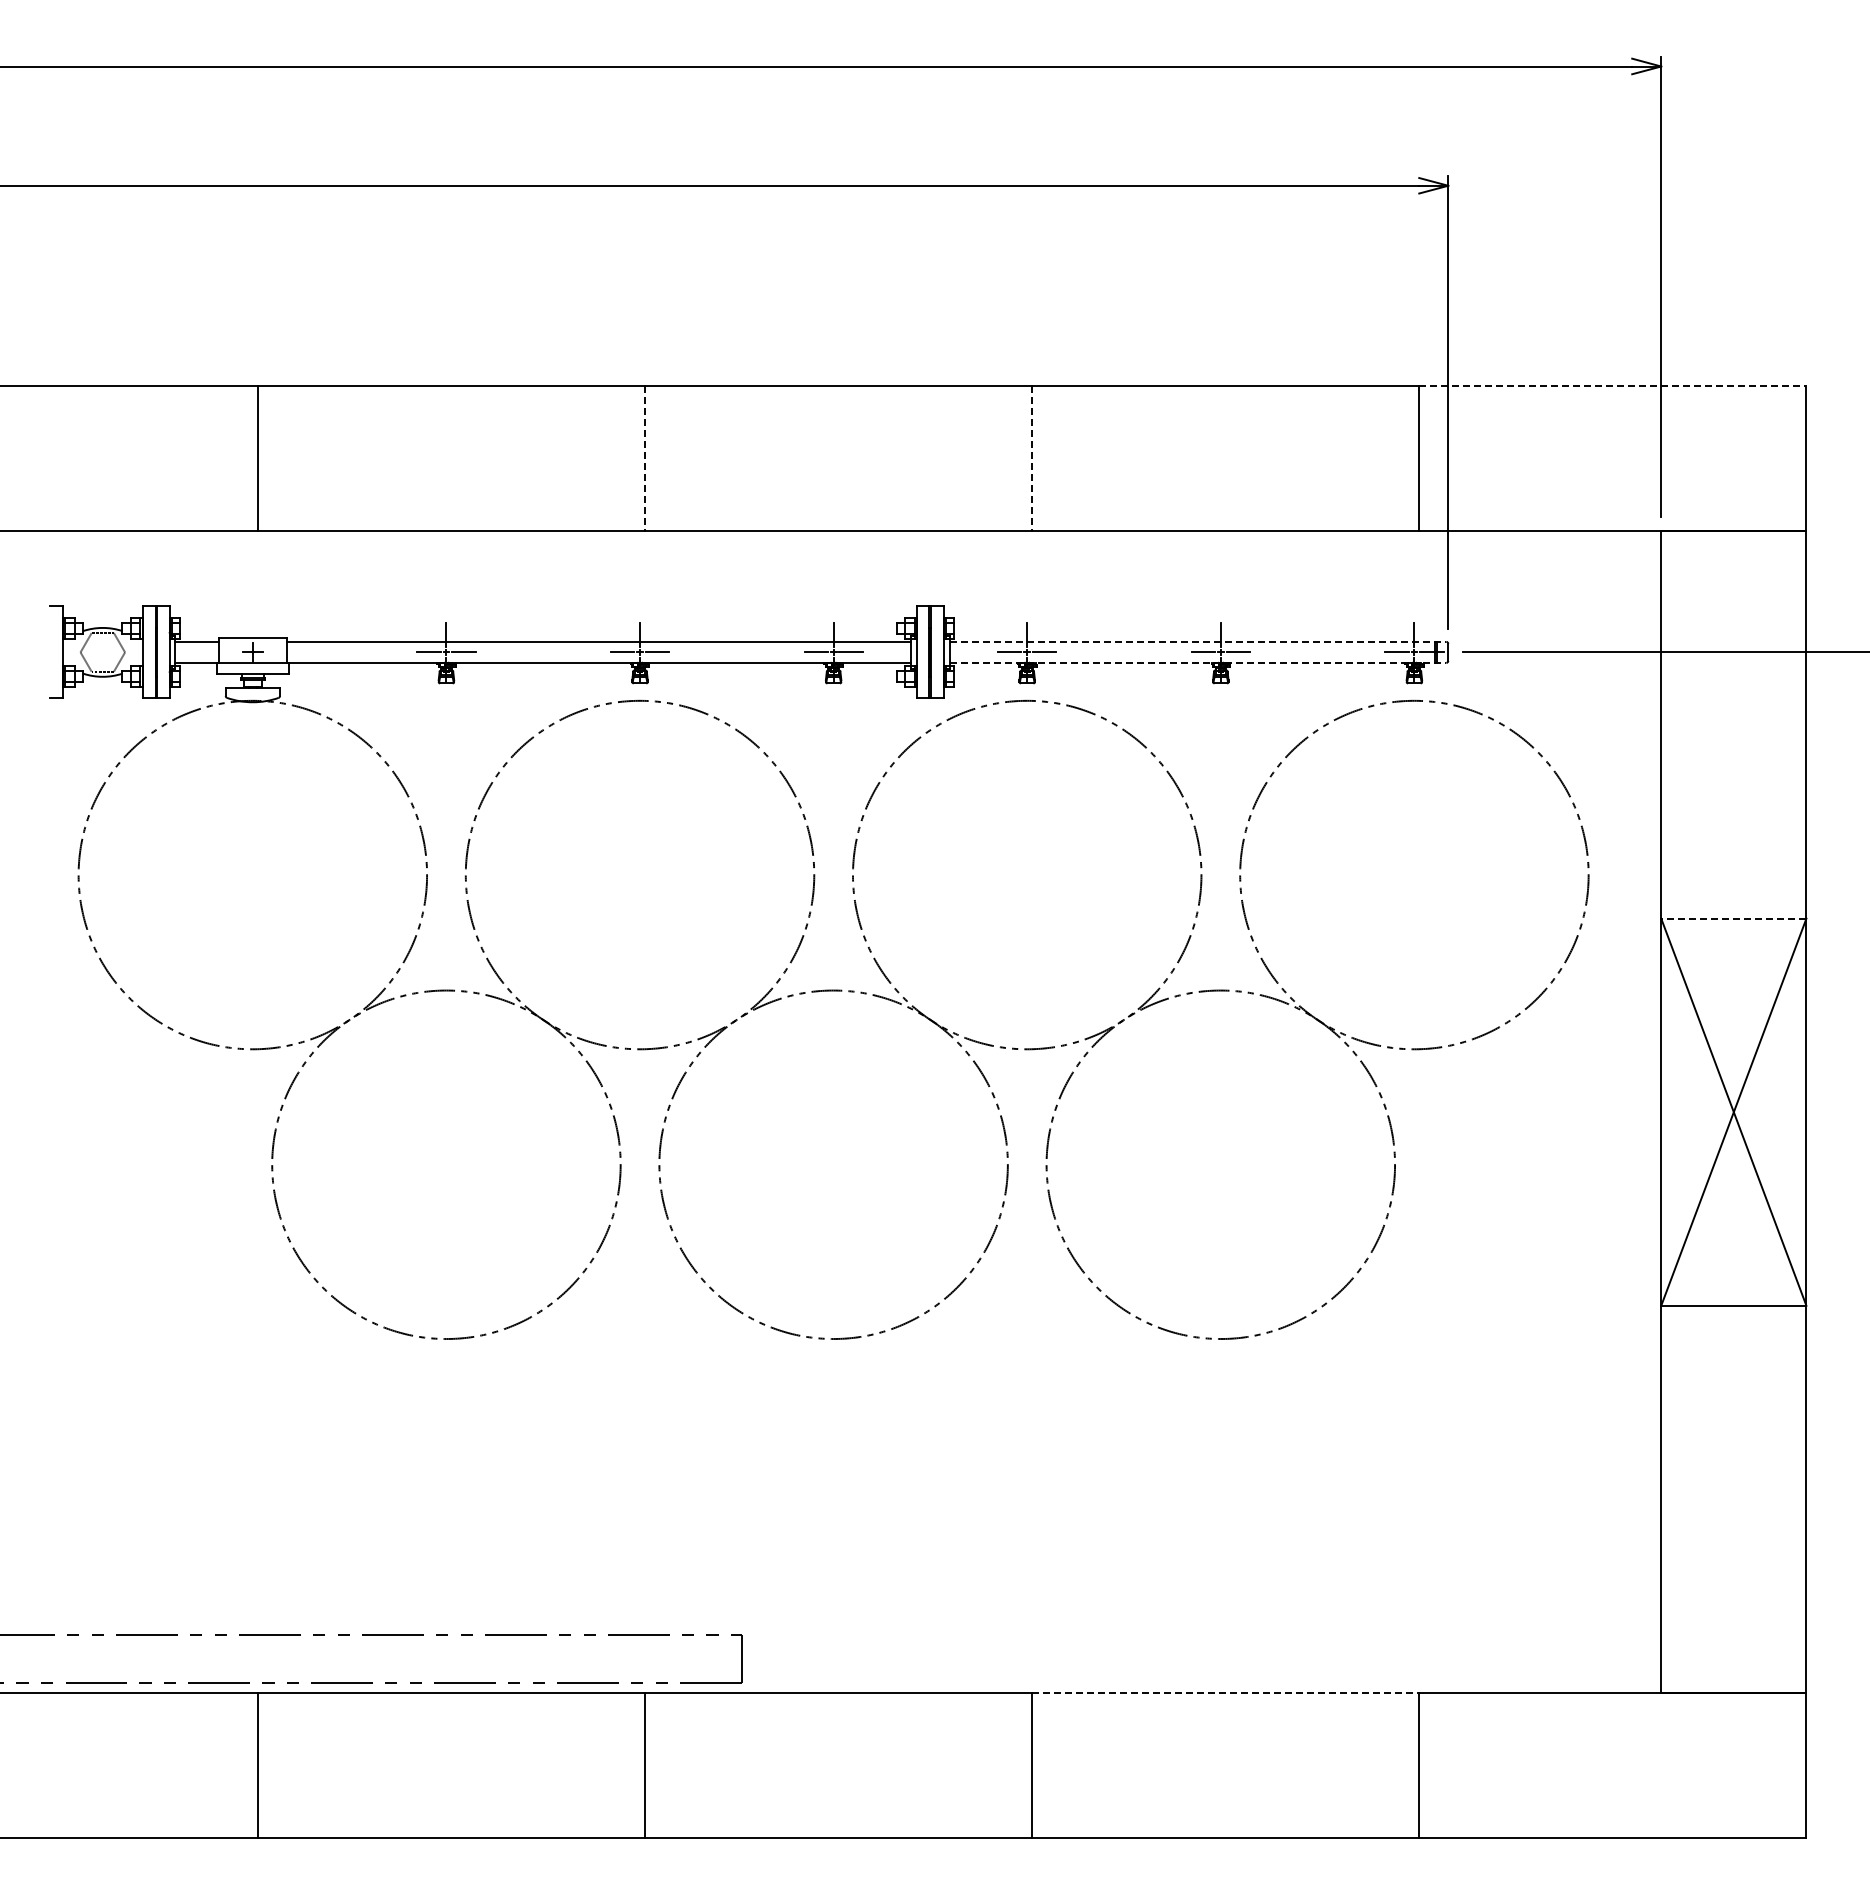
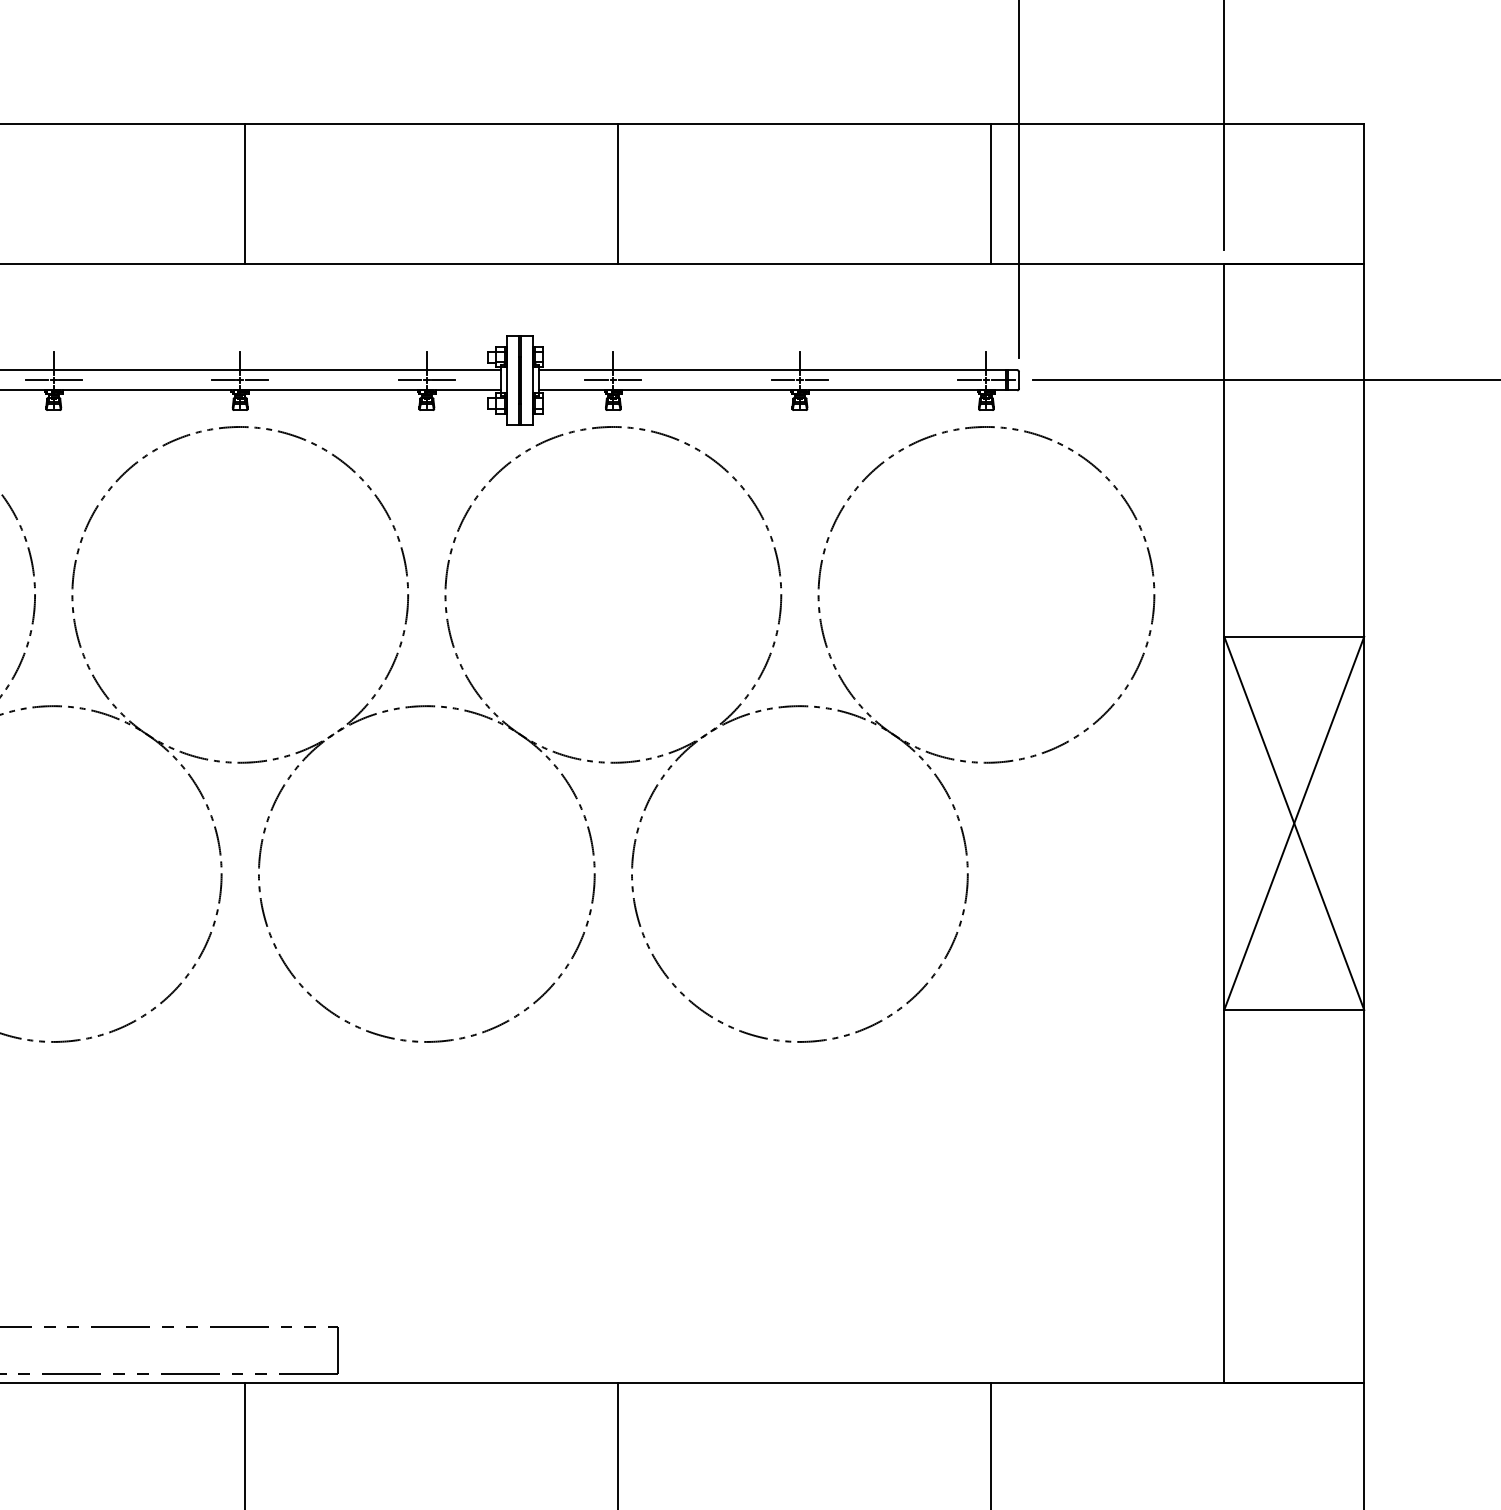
line: (1612, 386) -> (1177, 124), dashed -> solid
line: (644, 458) -> (244, 193), dashed -> solid
line: (1032, 458) -> (618, 193), dashed -> solid
line: (1198, 641) -> (778, 369), dashed -> solid
line: (1198, 662) -> (778, 390), dashed -> solid
line: (1733, 918) -> (1293, 636), dashed -> solid
line: (1225, 1692) -> (804, 1382), dashed -> solid

